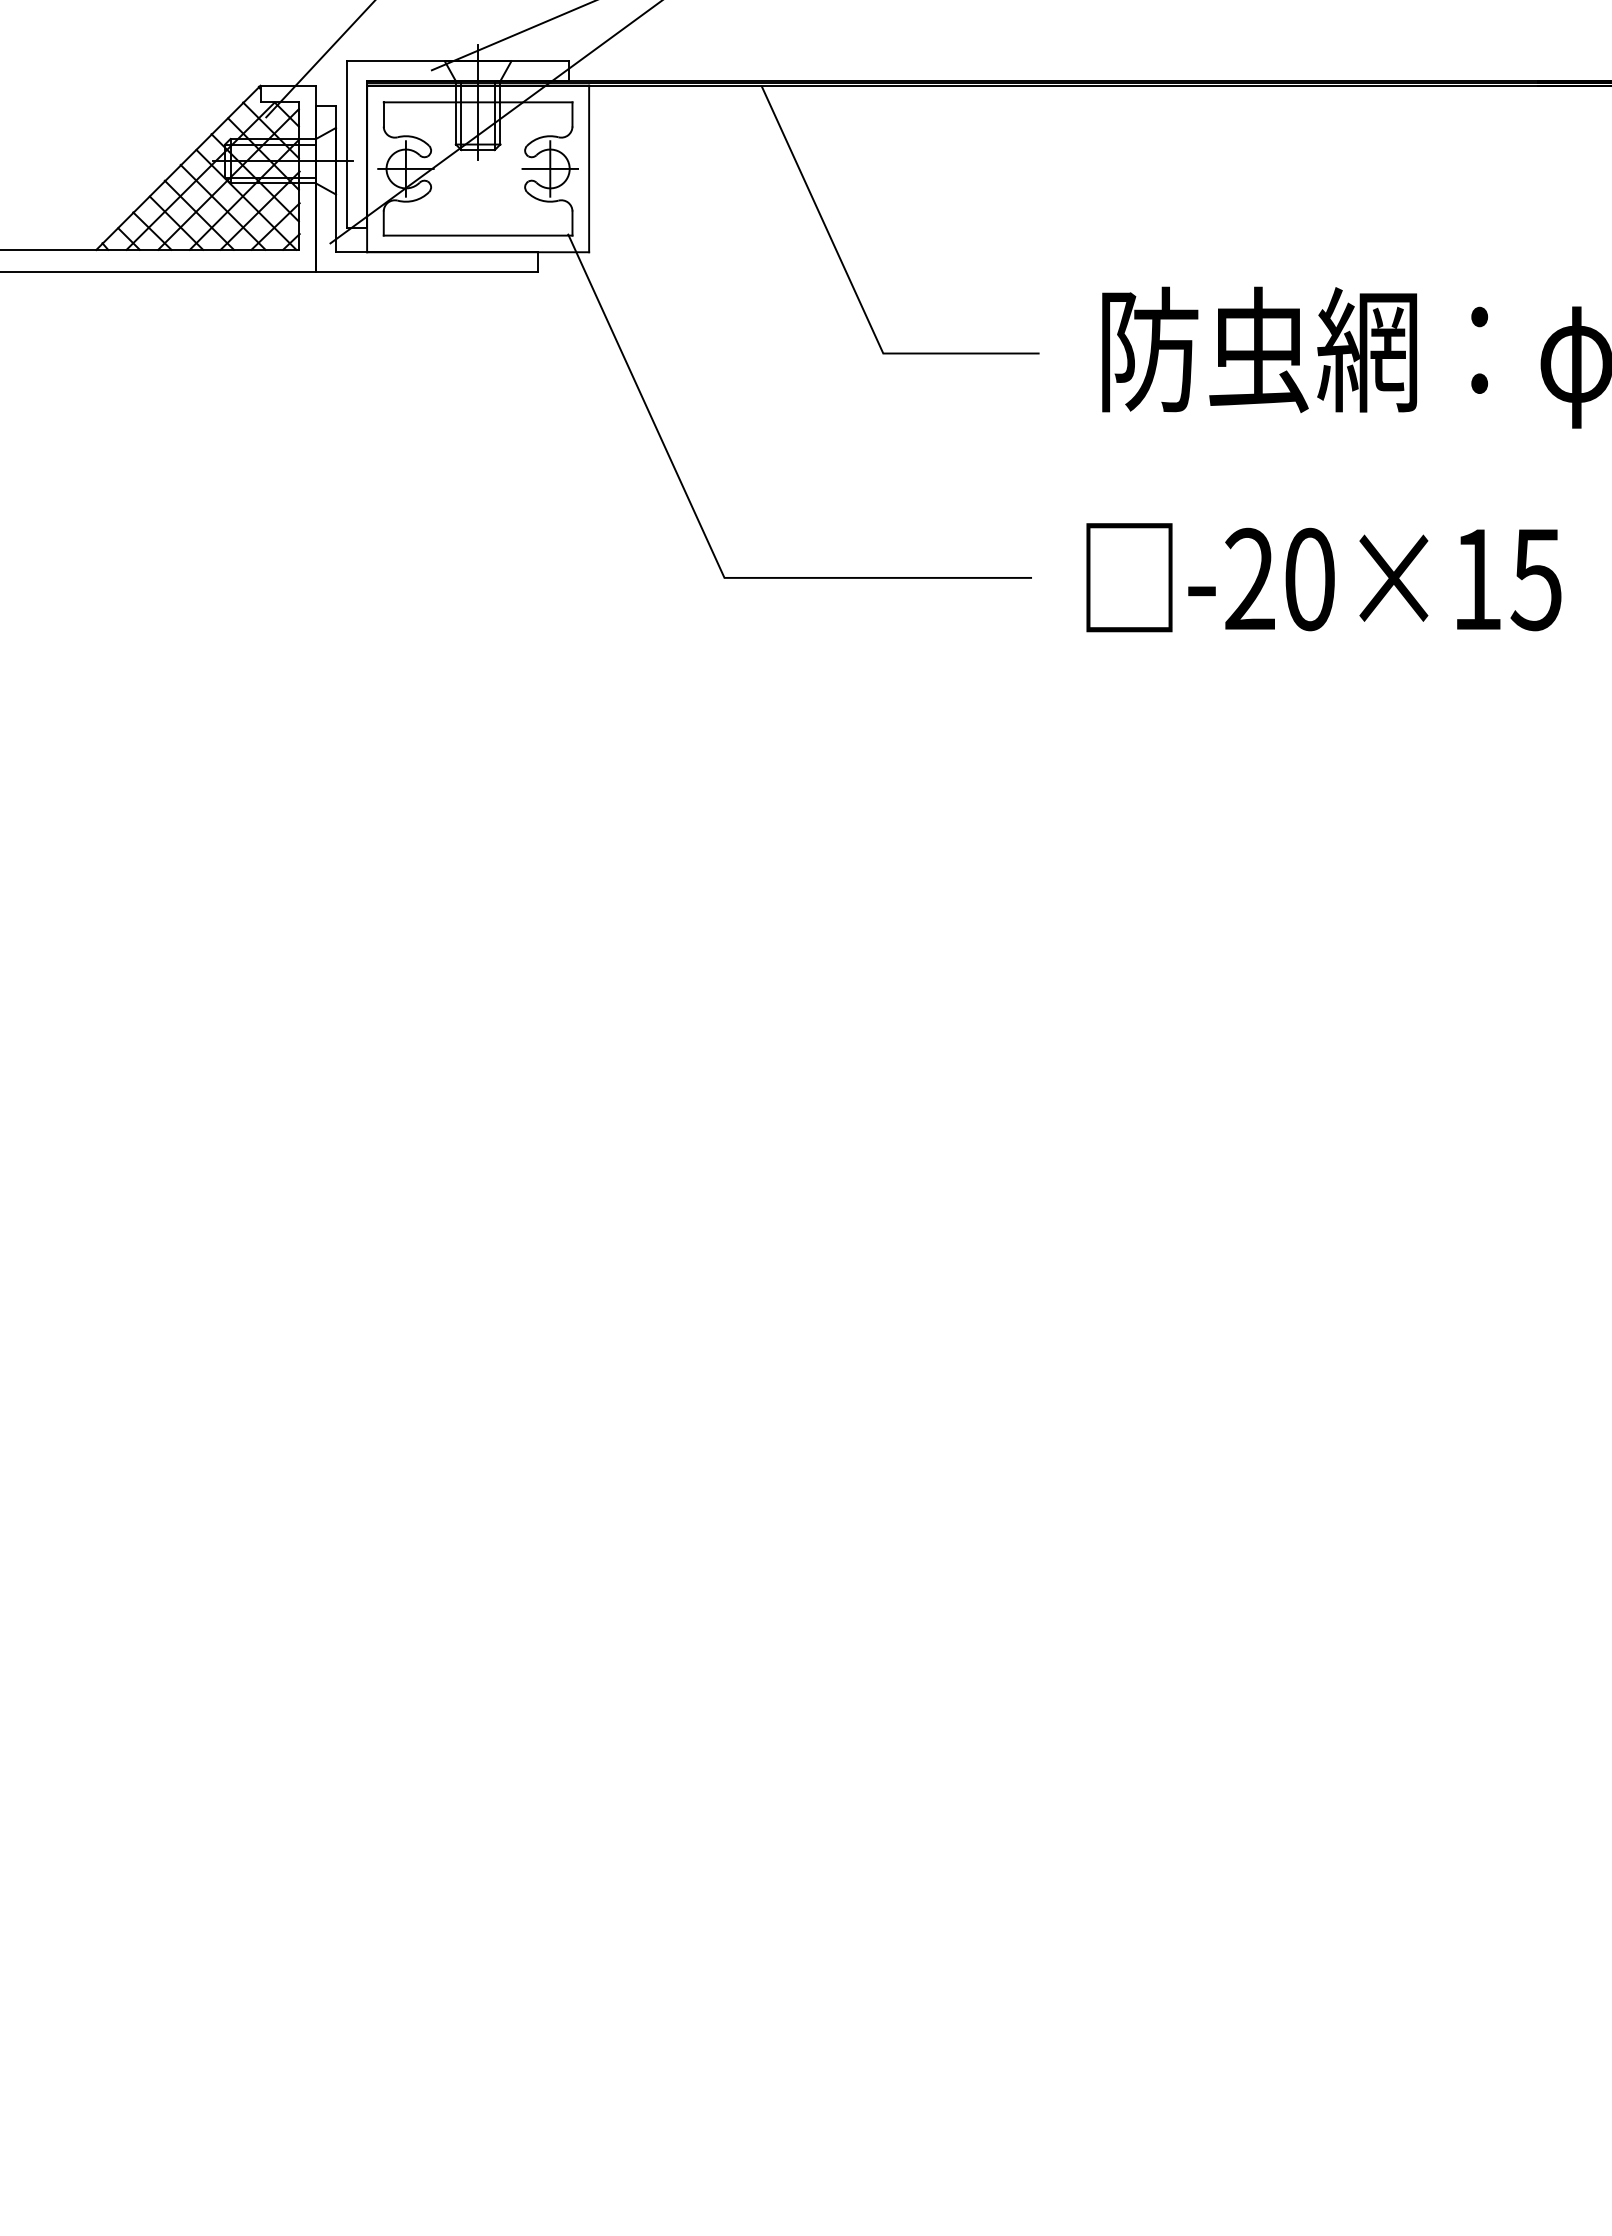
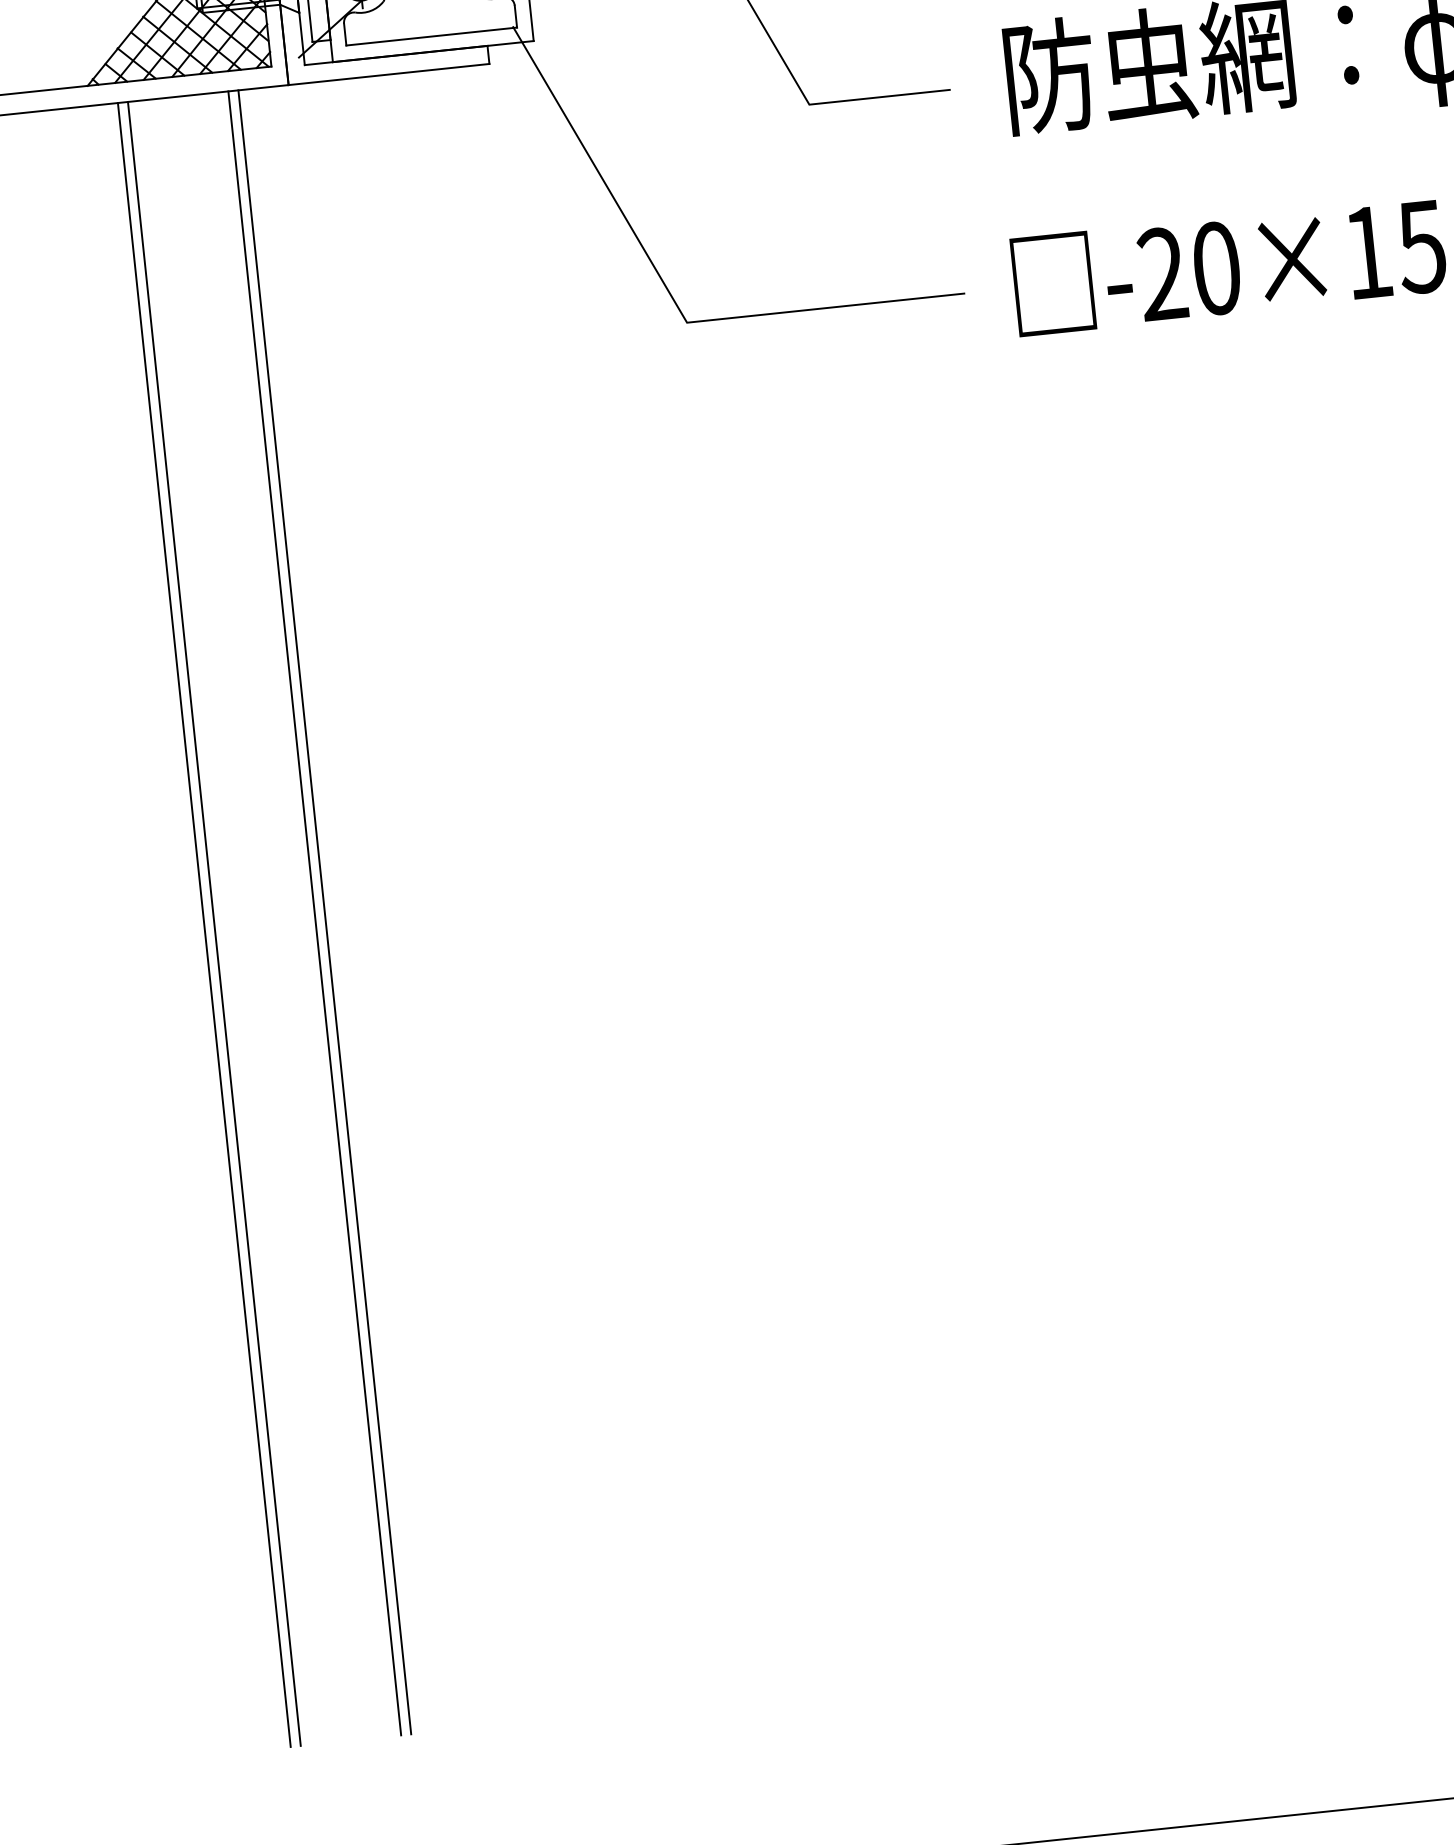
line: (127, 1180) -> (204, 924), added
line: (138, 1180) -> (214, 923), added
line: (249, 1180) -> (314, 912), added
line: (260, 1180) -> (324, 911), added

